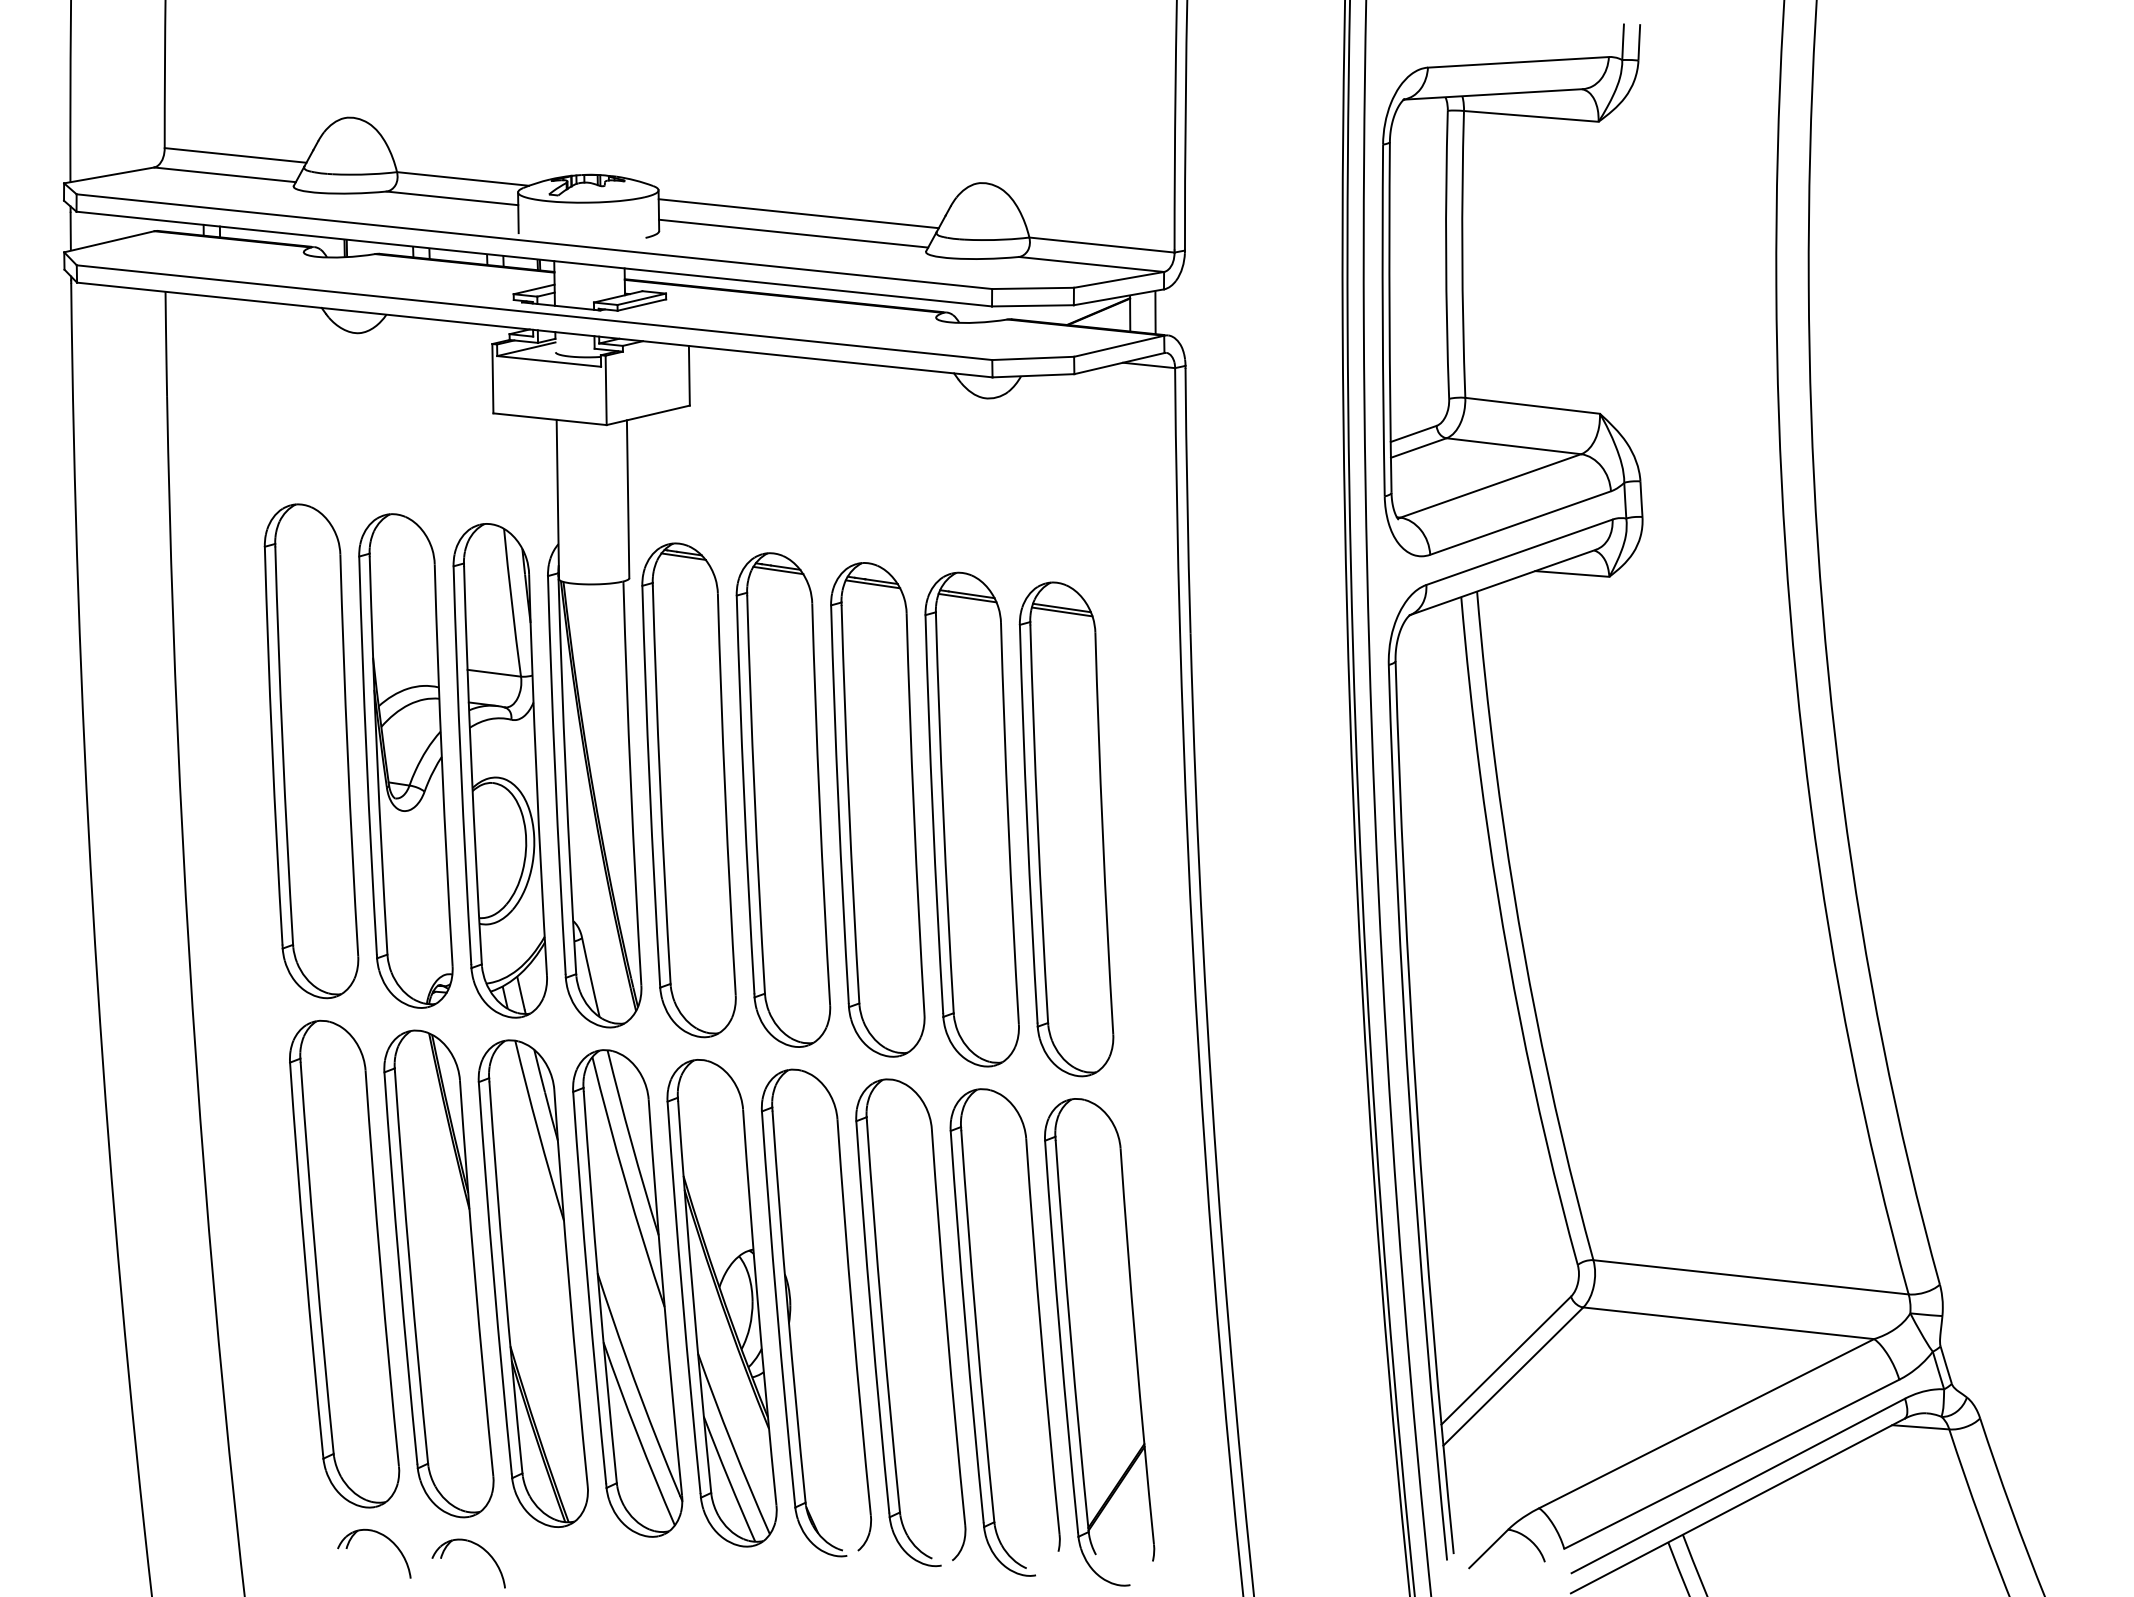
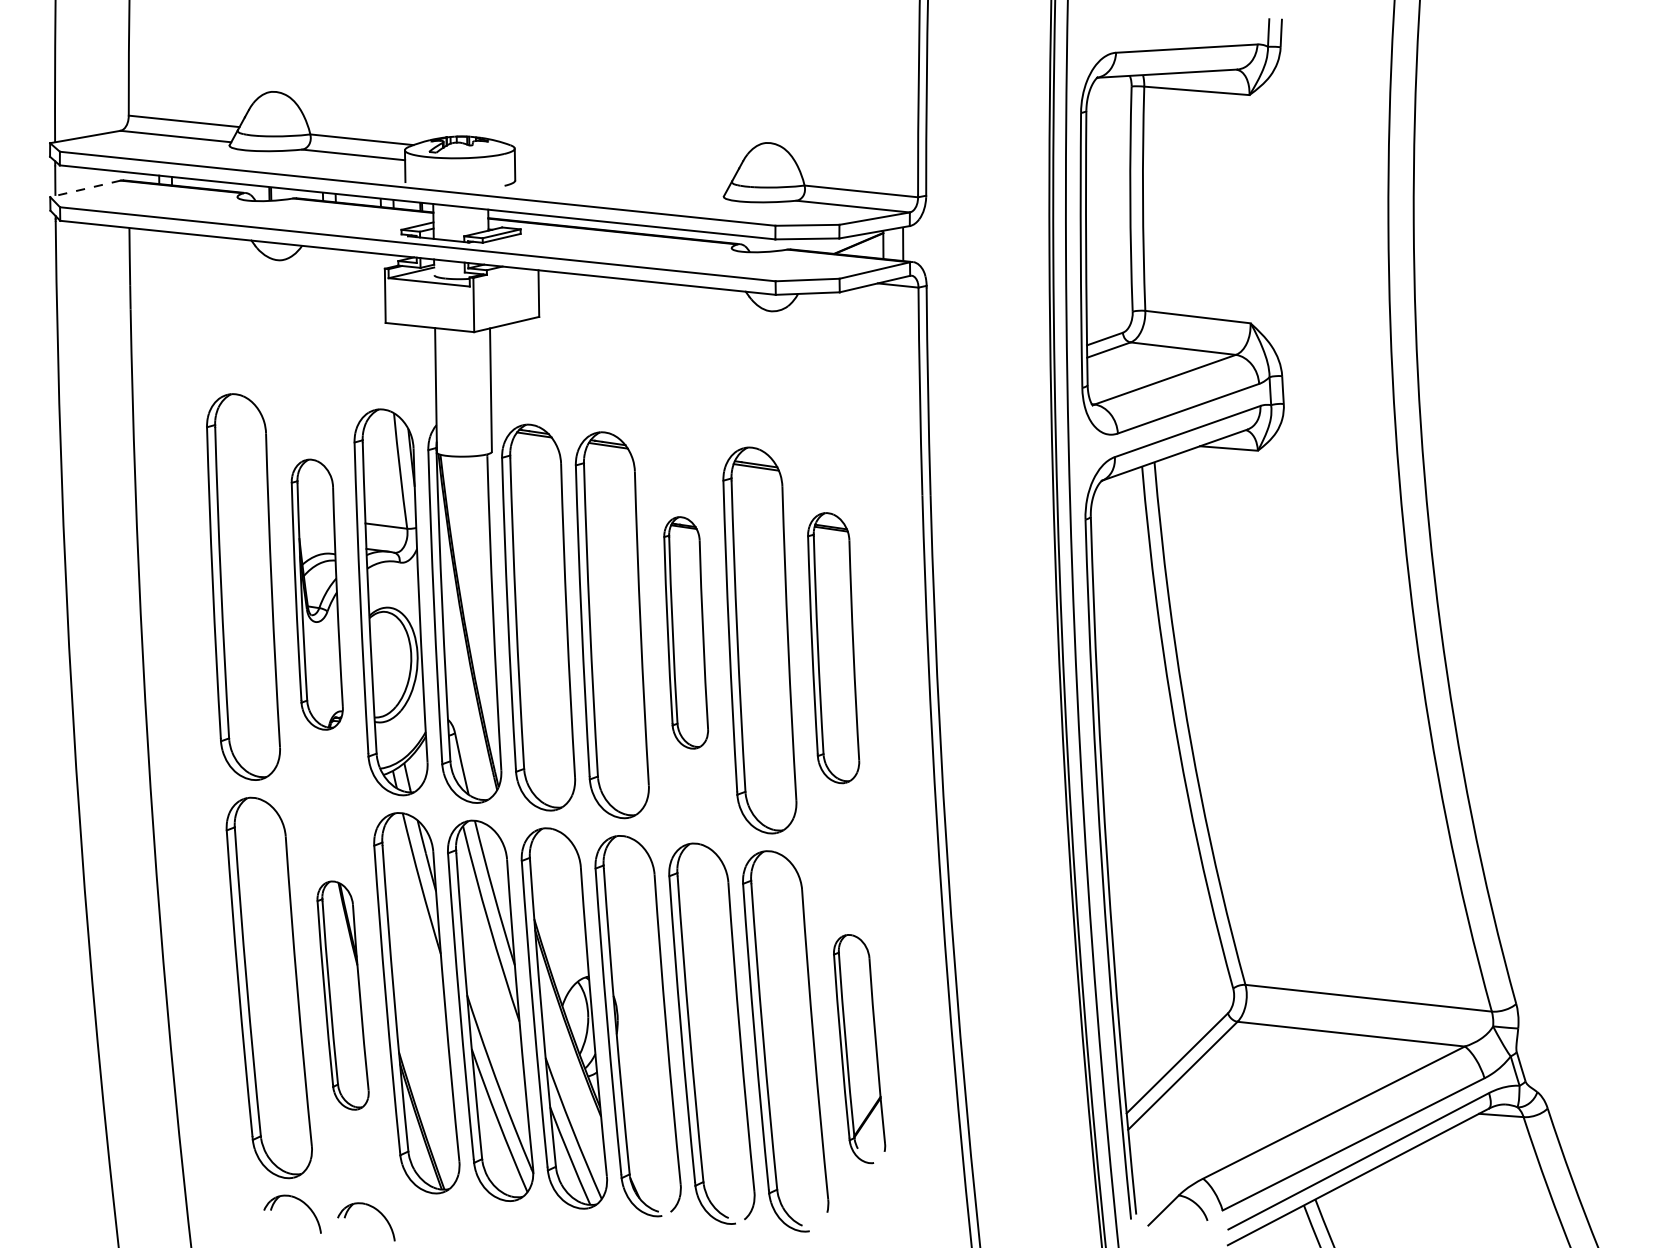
line: (798, 213) -> (624, 166), removed
line: (793, 233) -> (620, 182), removed
line: (108, 241) -> (84, 188), solid -> dashed
part: (405, 760) -> (316, 594), size x0.7
part: (877, 809) -> (685, 632), size x0.6
part: (1066, 829) -> (833, 648), size x0.7
part: (438, 1273) -> (342, 995), size x0.6
part: (1099, 1342) -> (859, 1049), size x0.6

